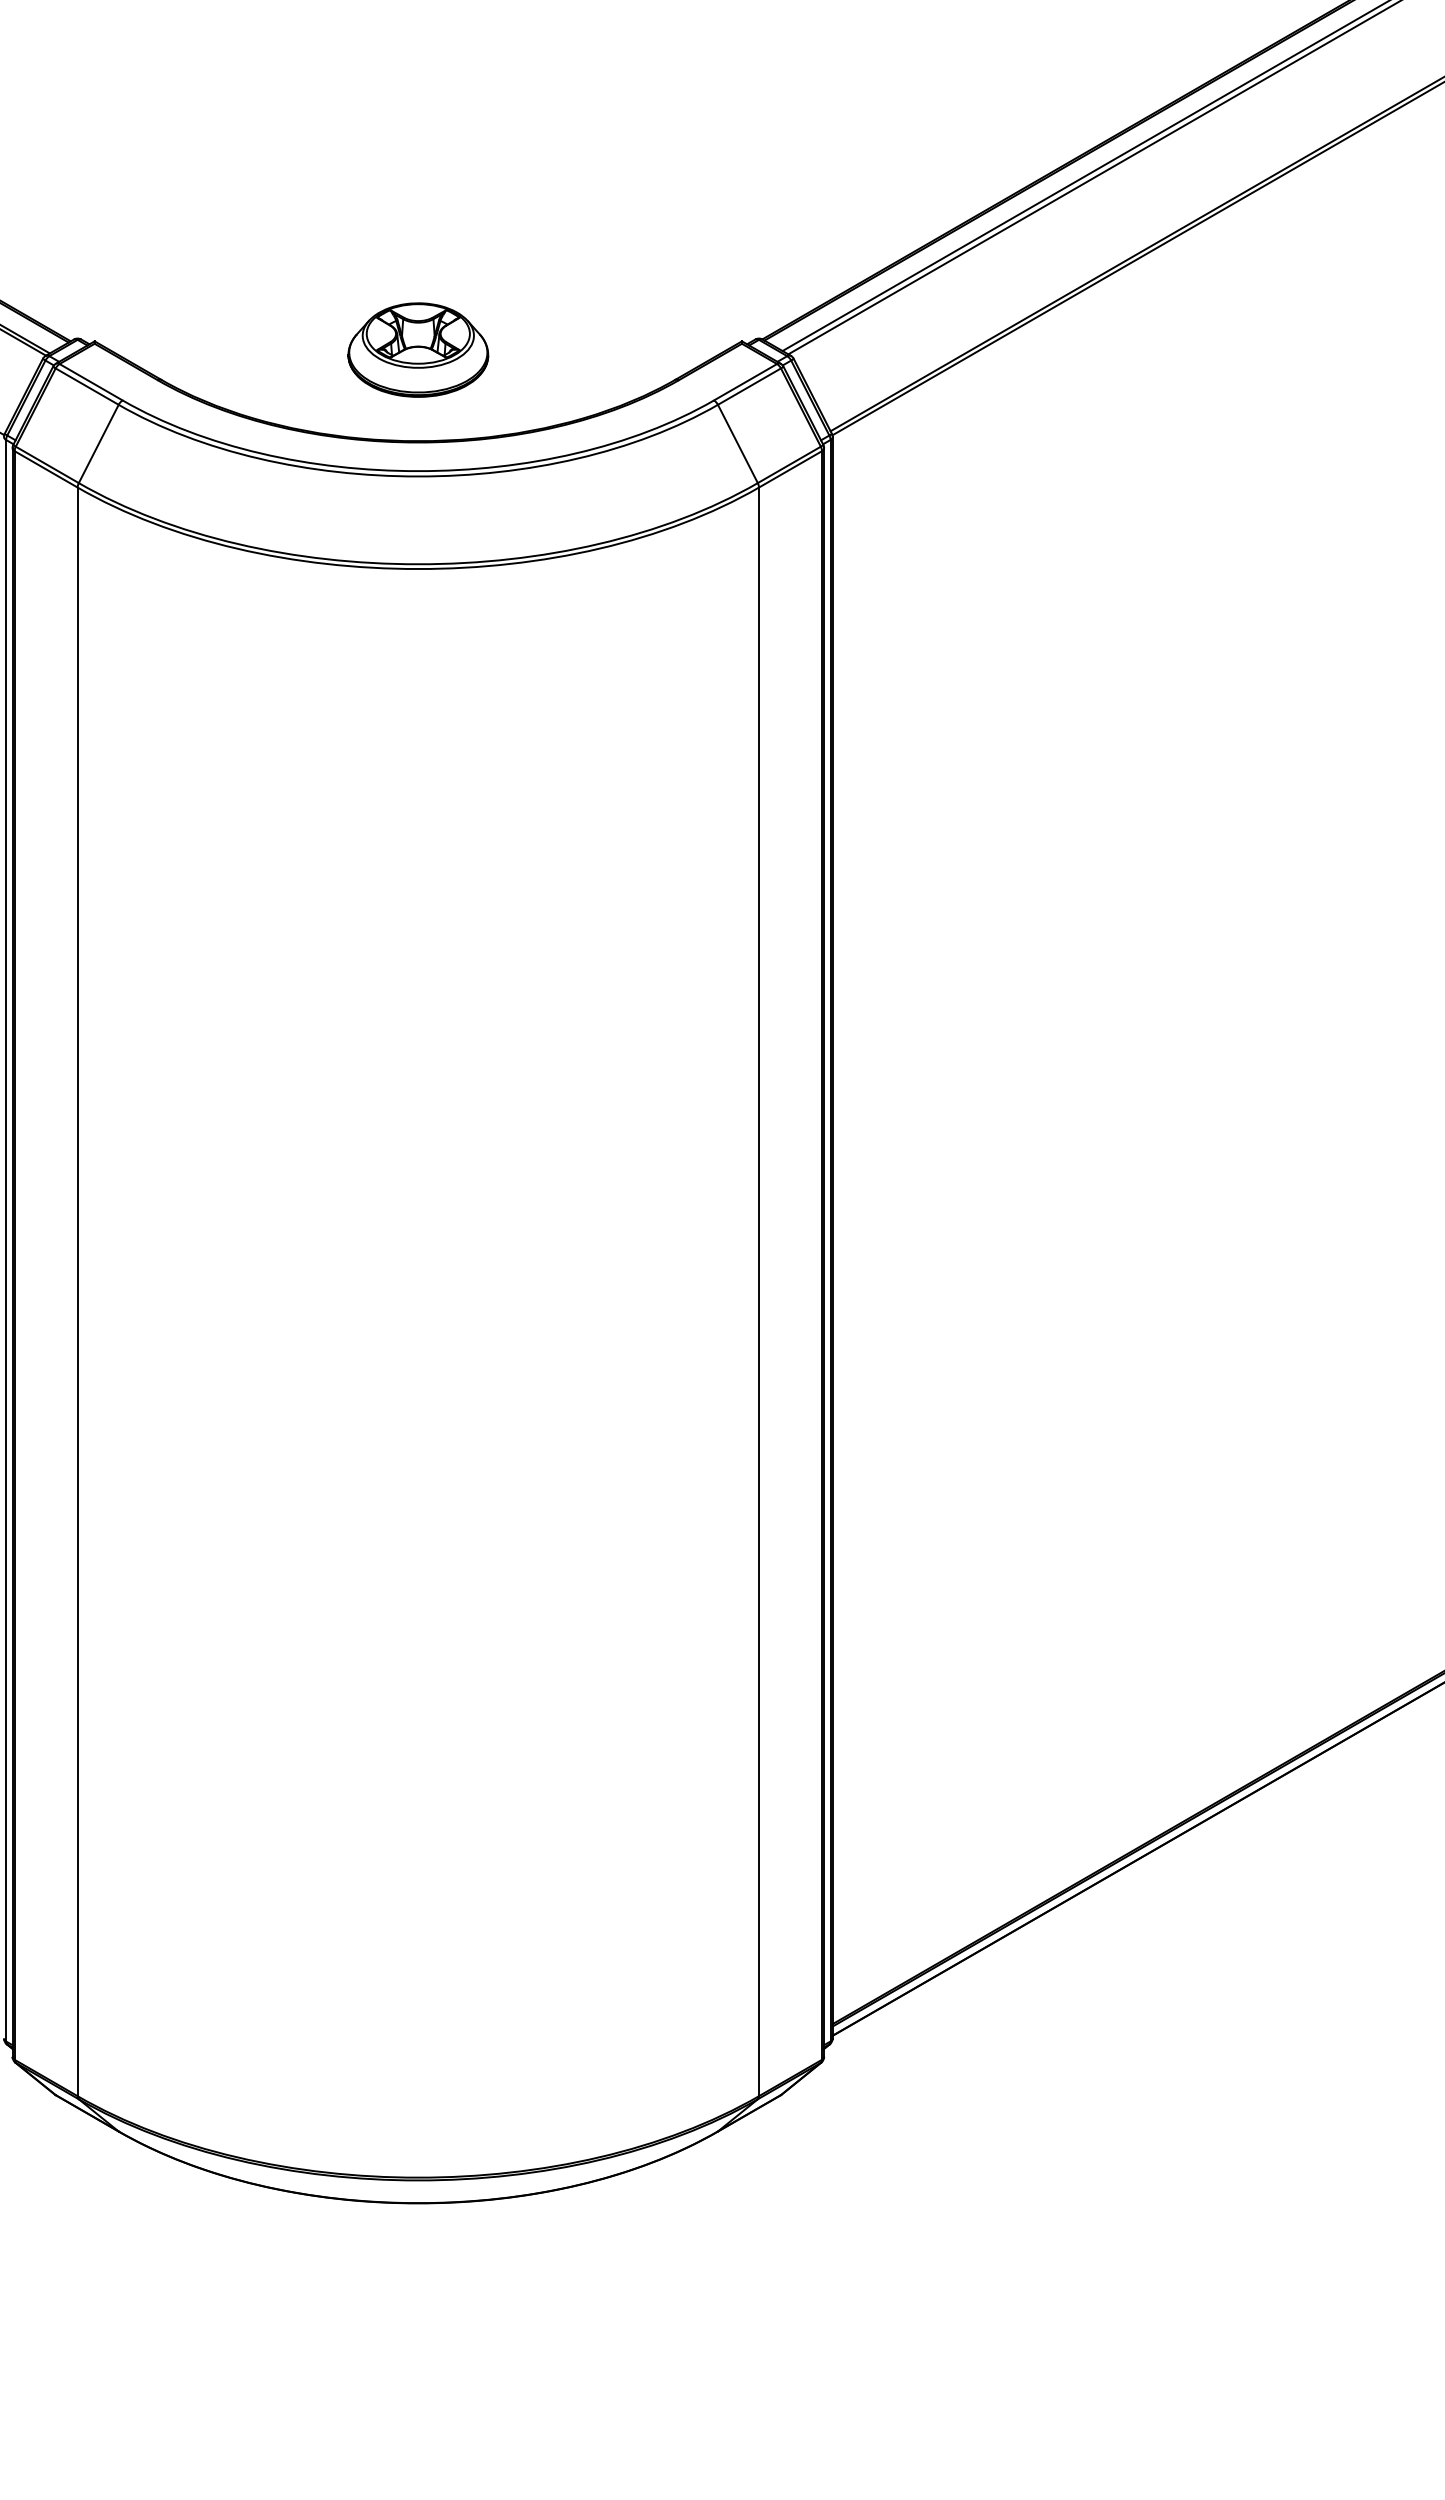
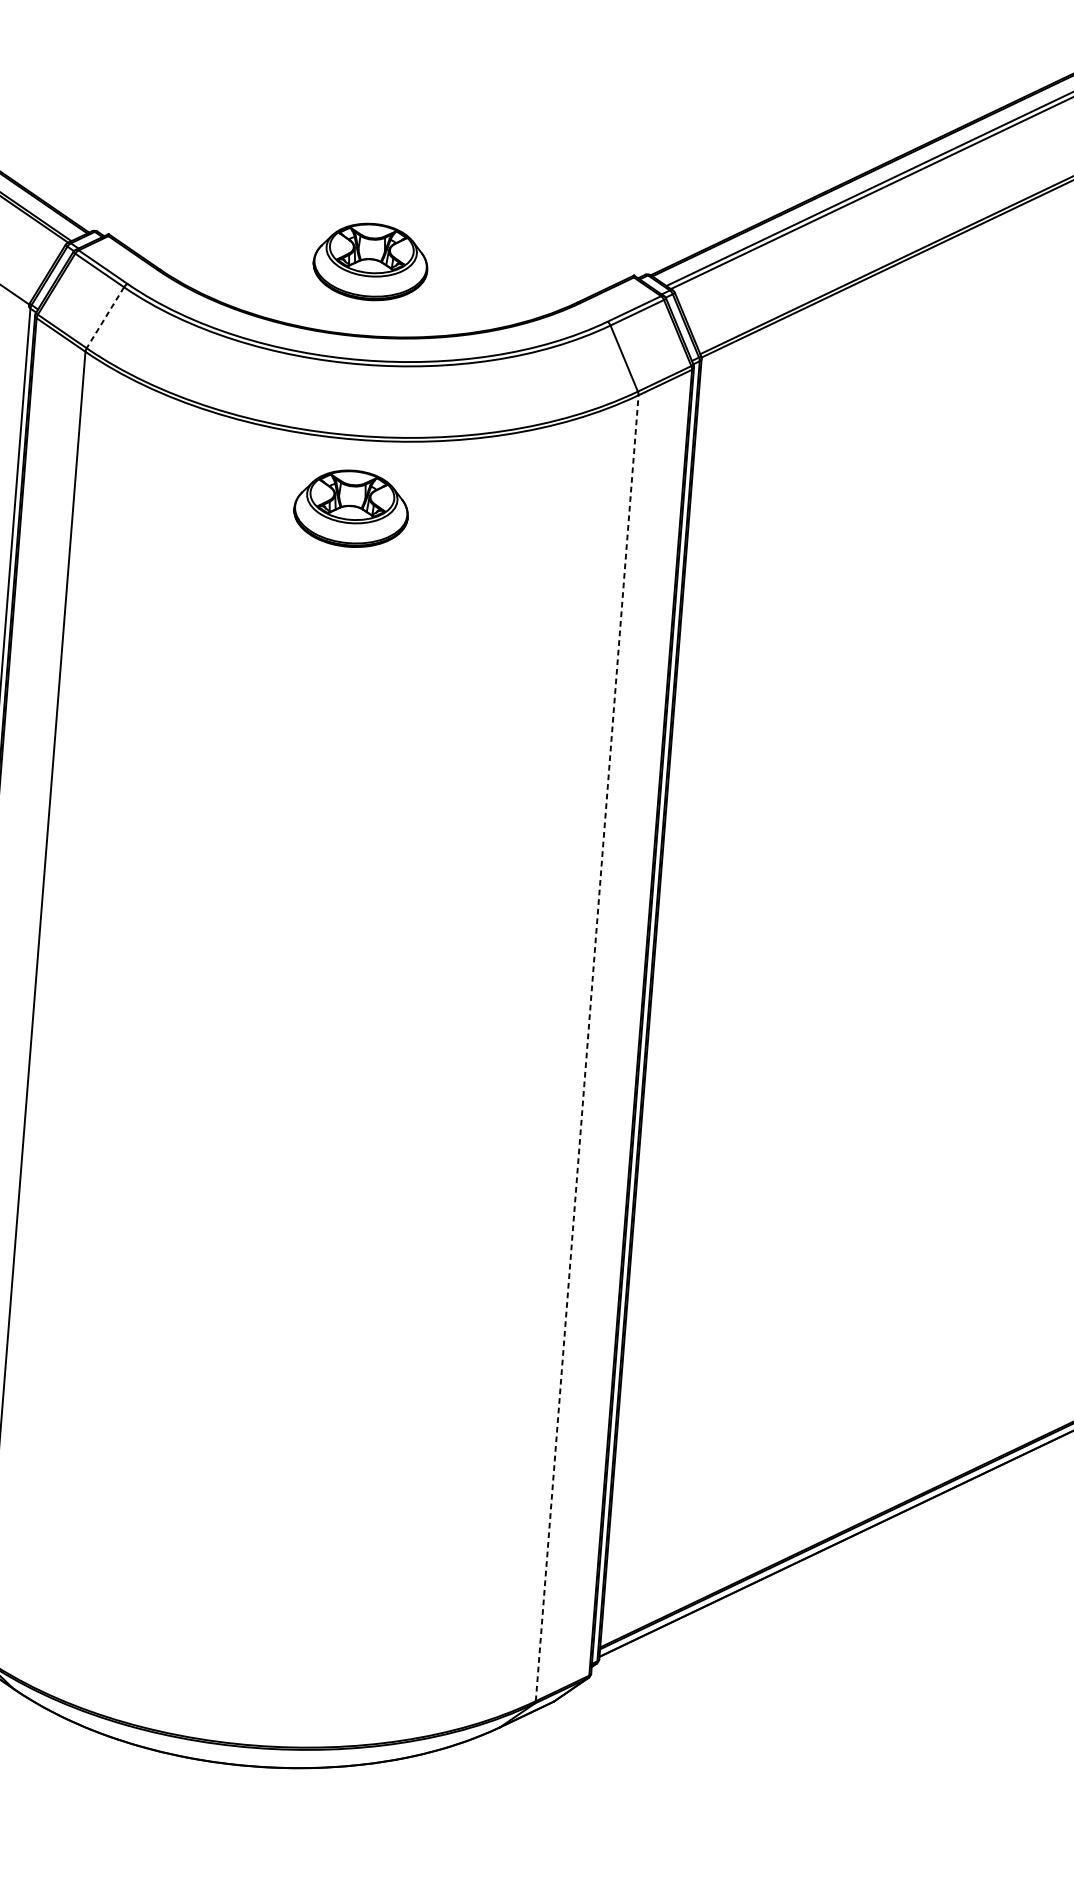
line: (98, 443) -> (105, 317), solid -> dashed
part: (418, 653) -> (351, 508), added
line: (759, 1291) -> (587, 1047), solid -> dashed

